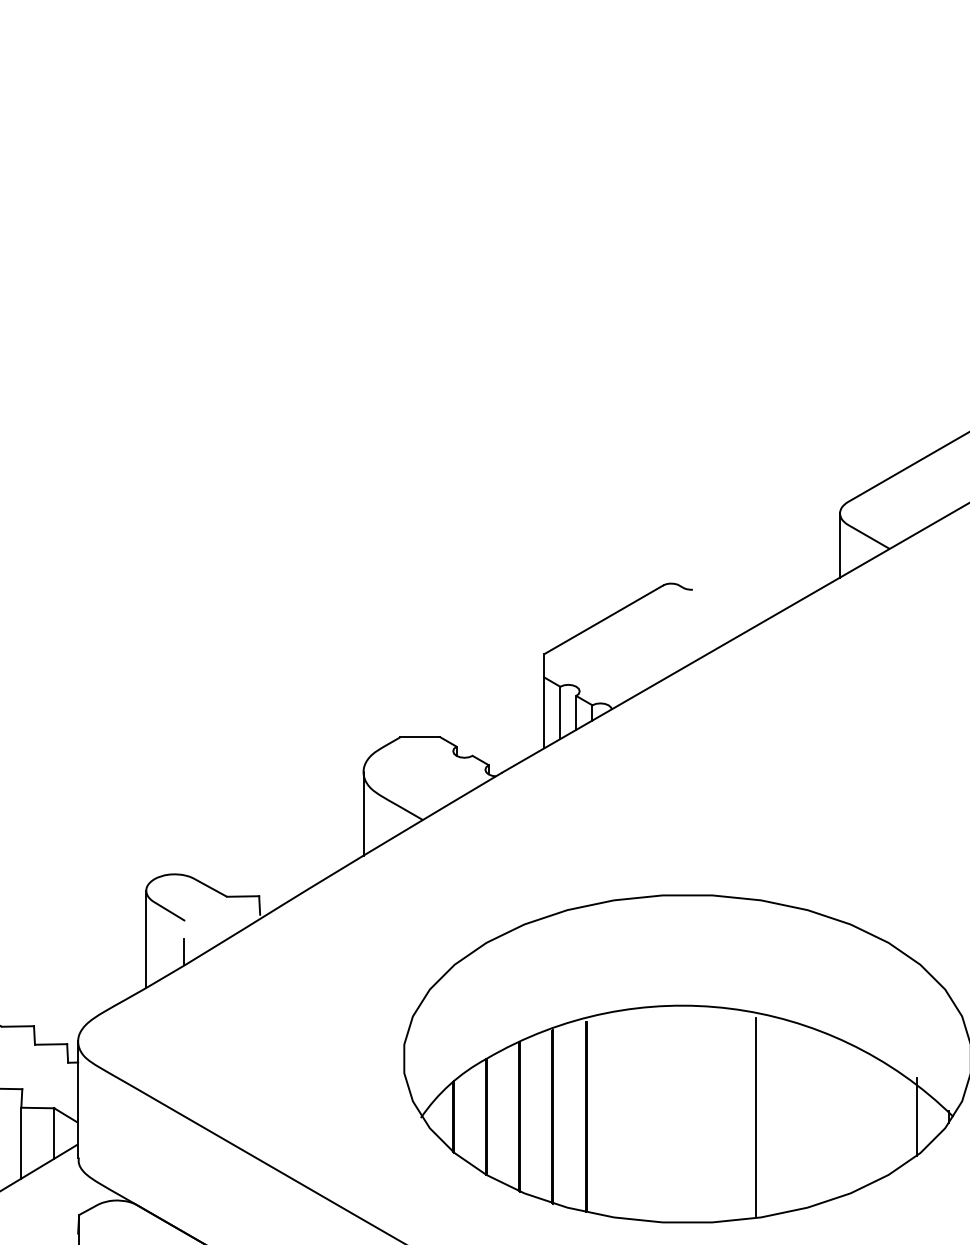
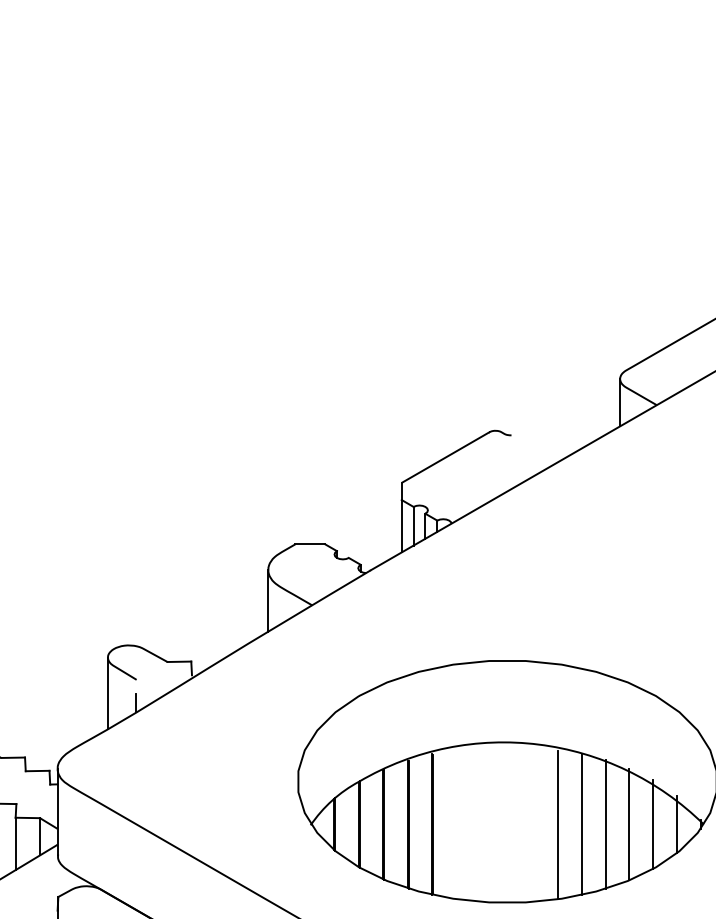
line: (788, 1116) -> (582, 824), added
line: (820, 1116) -> (605, 824), added
line: (852, 1116) -> (629, 824), added
line: (884, 1116) -> (652, 824), added

